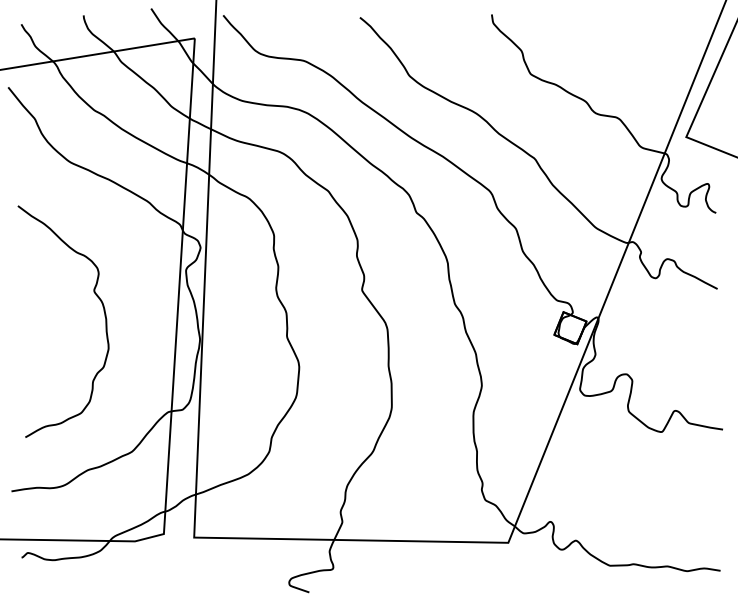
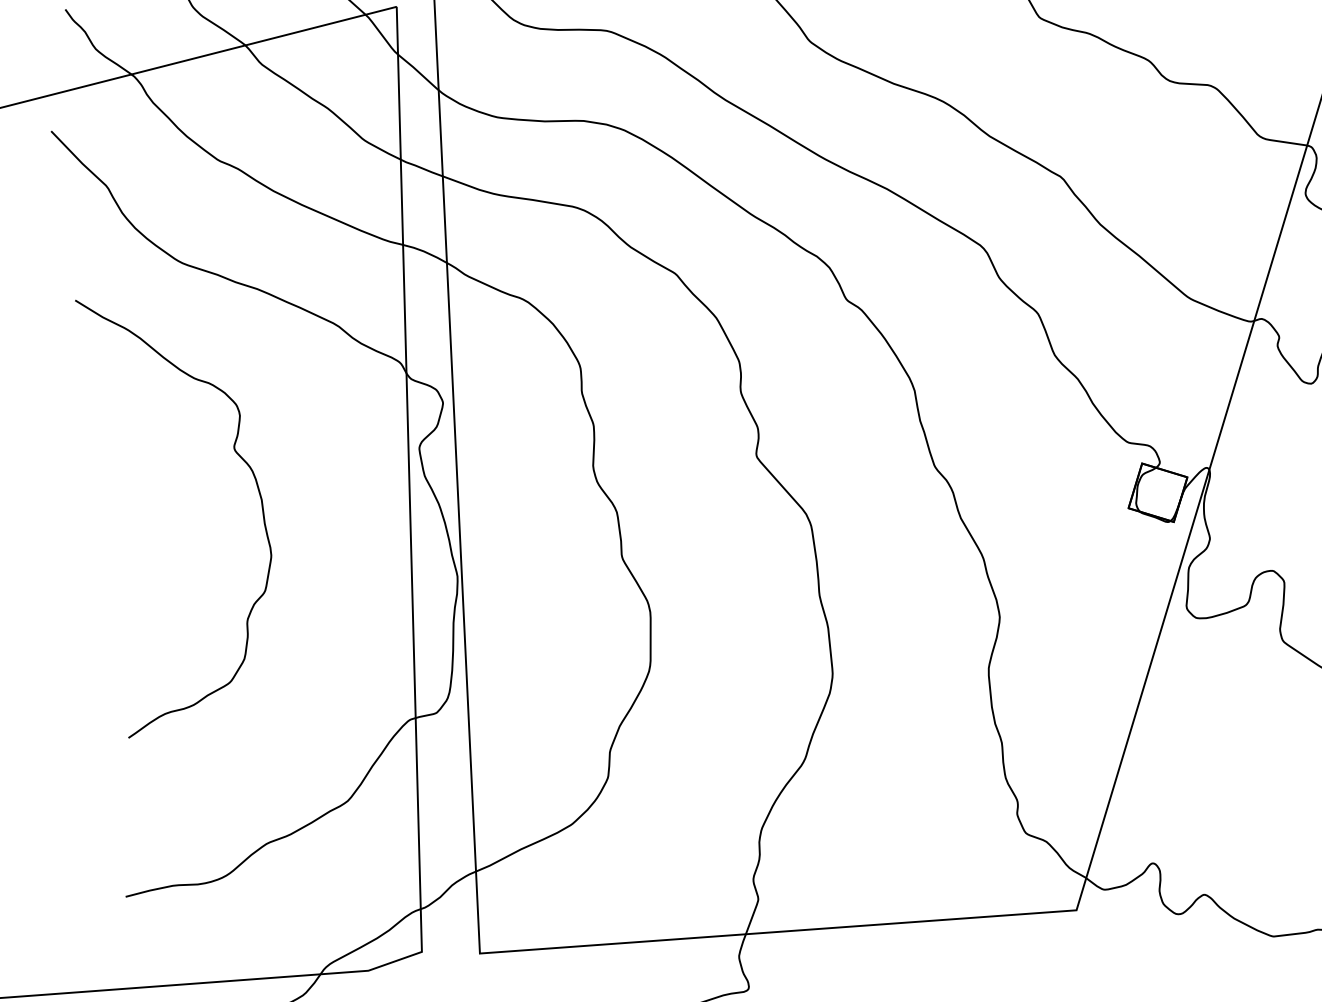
curve: (95, 295) -> (237, 457), moved

